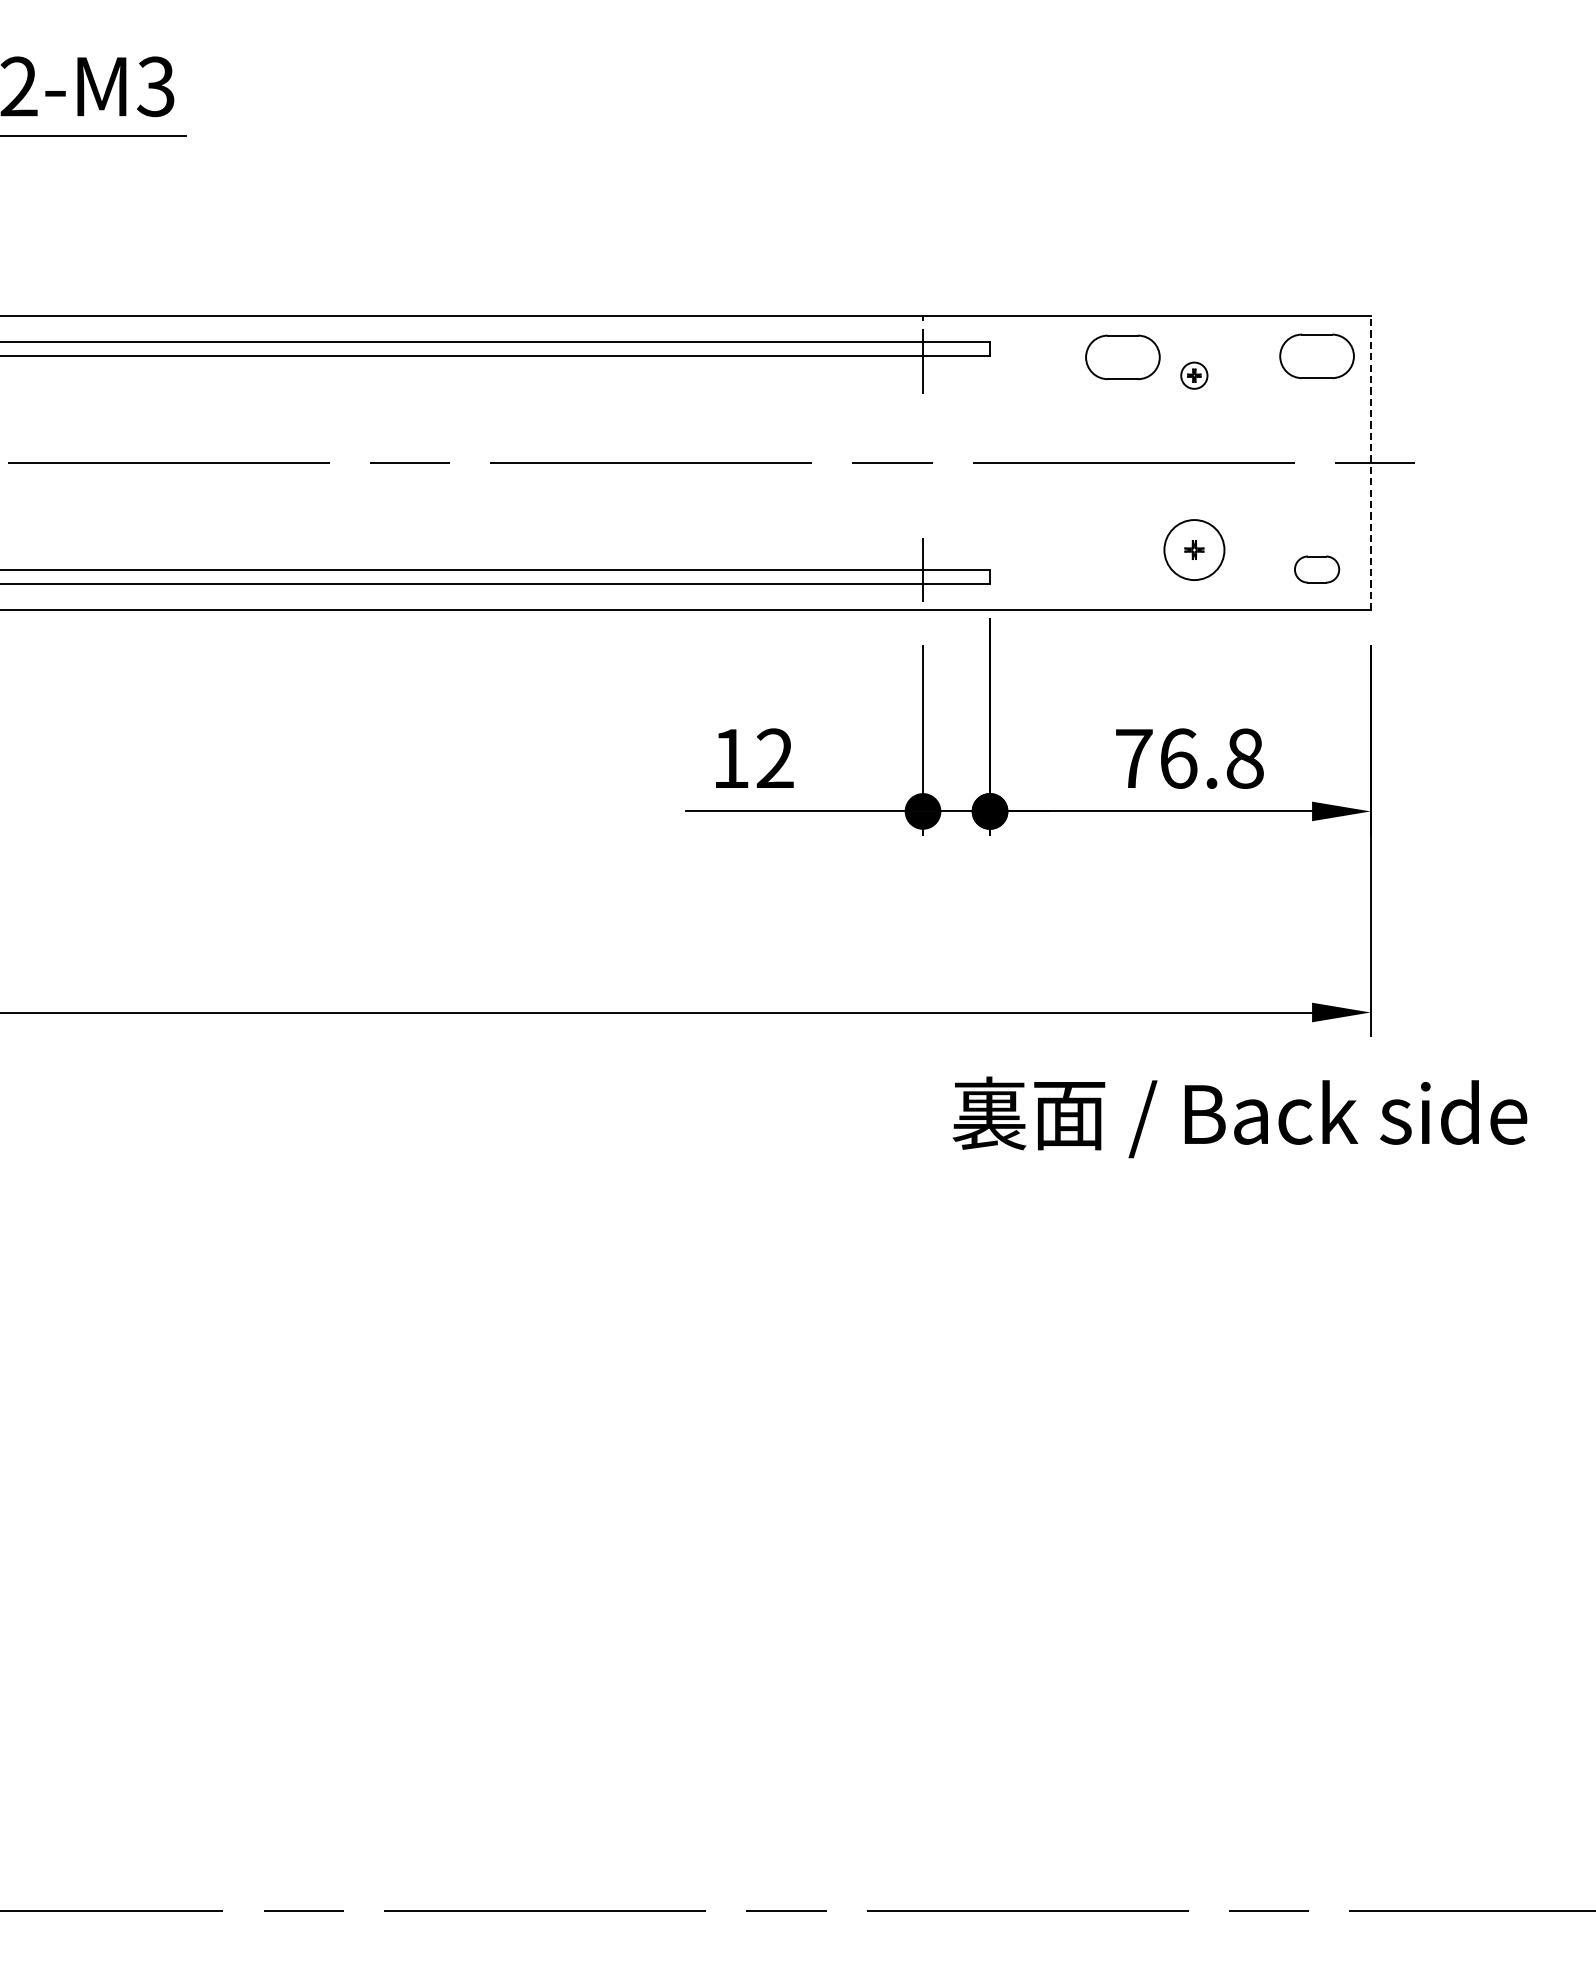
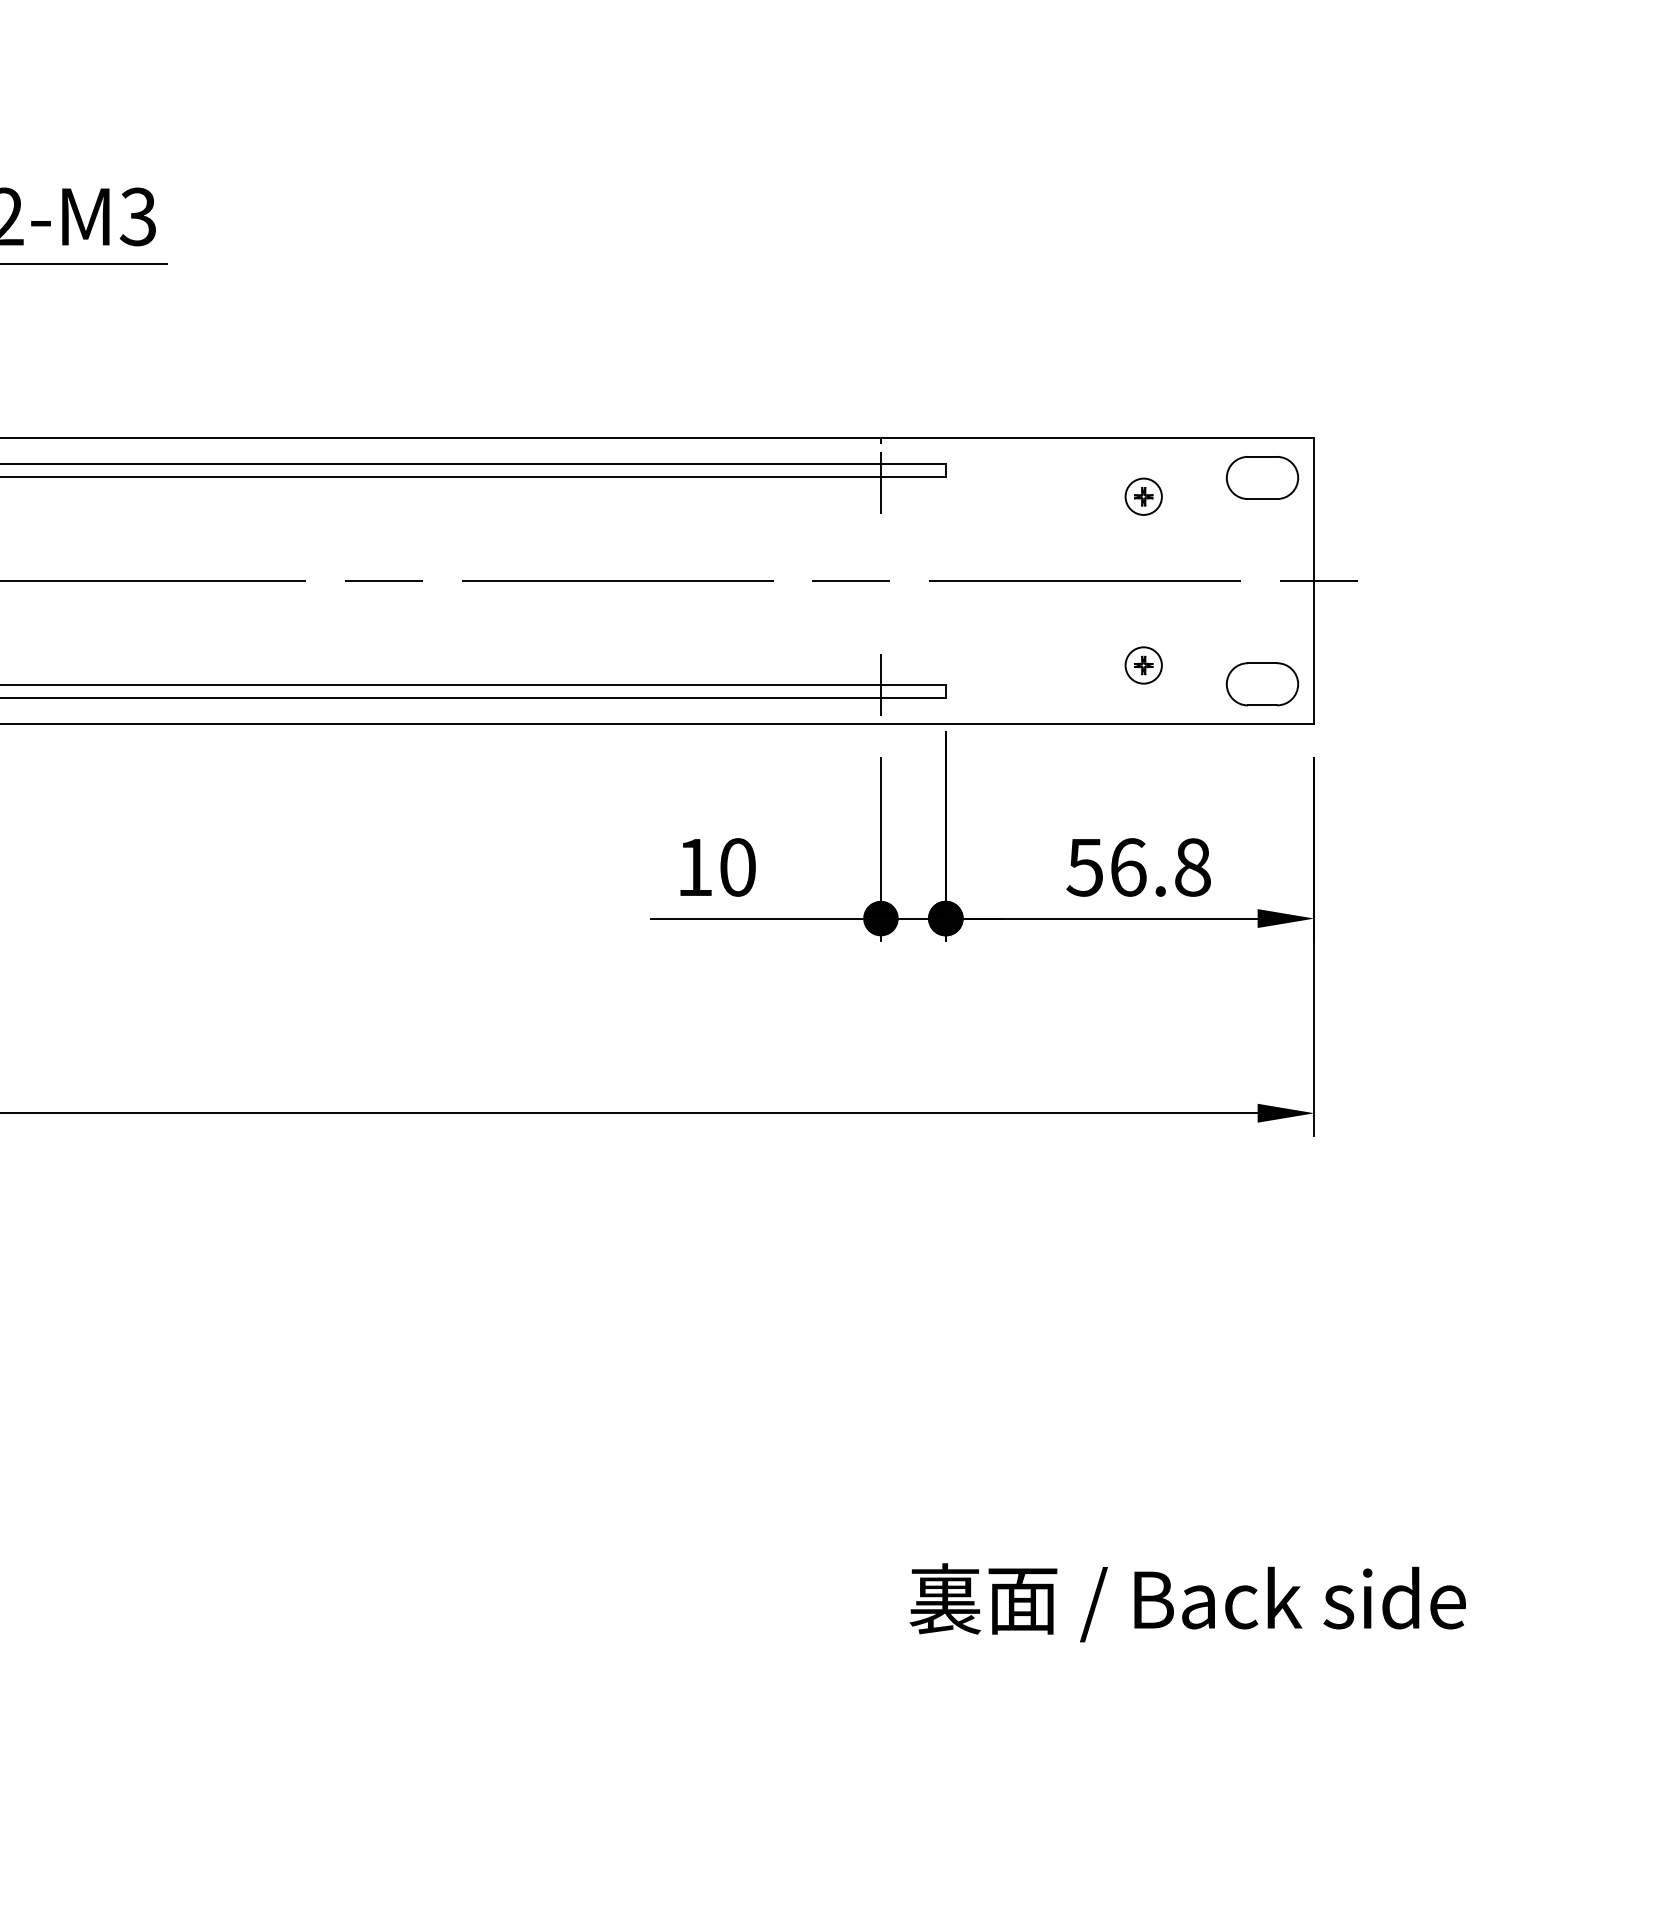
part: (1122, 356) -> (1074, 478), removed
part: (1194, 375) -> (1143, 496), size x1.43
line: (1370, 463) -> (1314, 581), dashed -> solid
circle: (1194, 550) -> (1143, 665), size x0.62
part: (1317, 569) -> (1262, 684), size x1.67
text: (774, 758) -> (737, 867), 12 -> 10
text: (1133, 758) -> (1084, 867), 76.8 -> 56.8
text: (1239, 1117) -> (1187, 1602), moved

